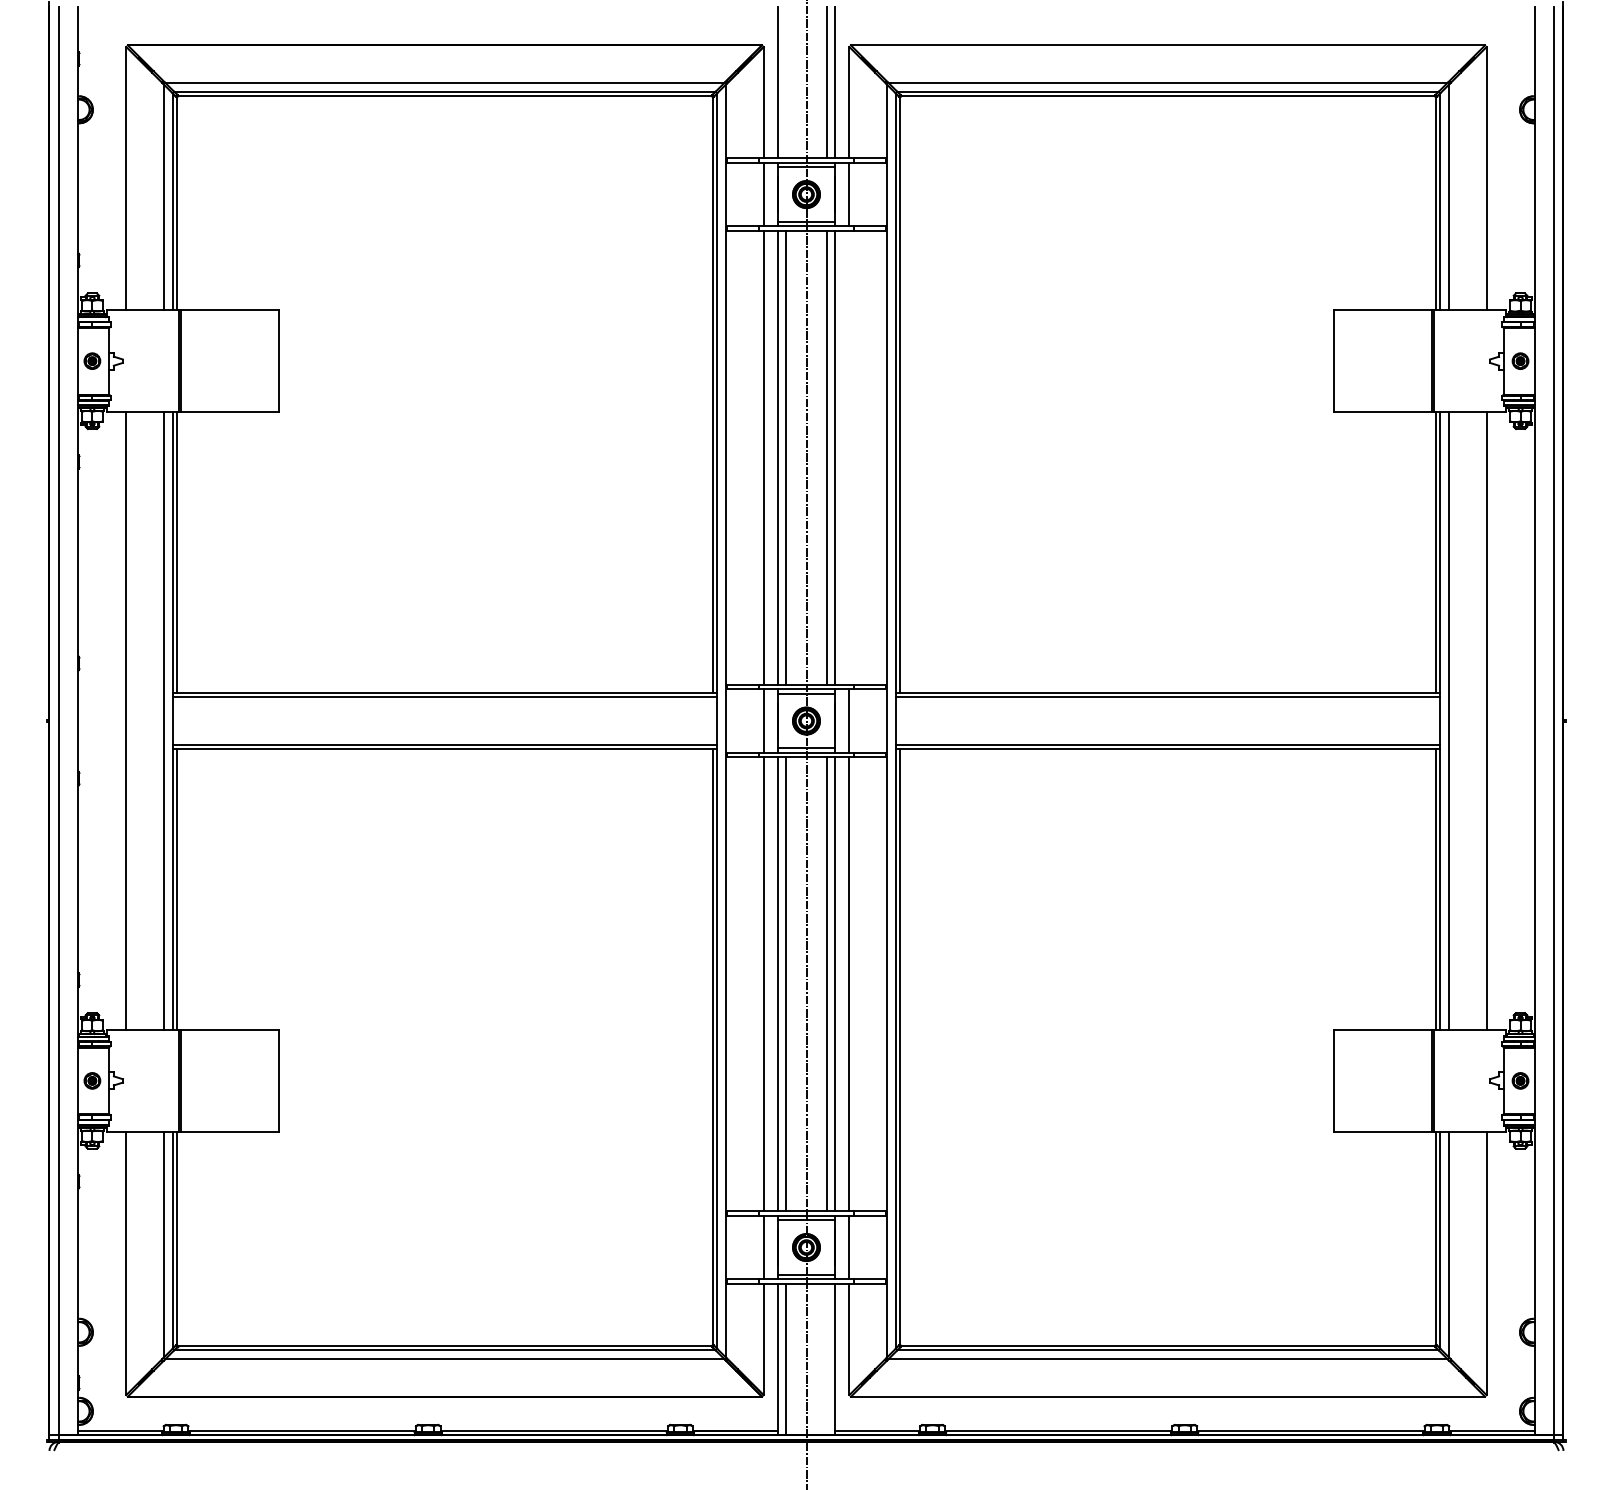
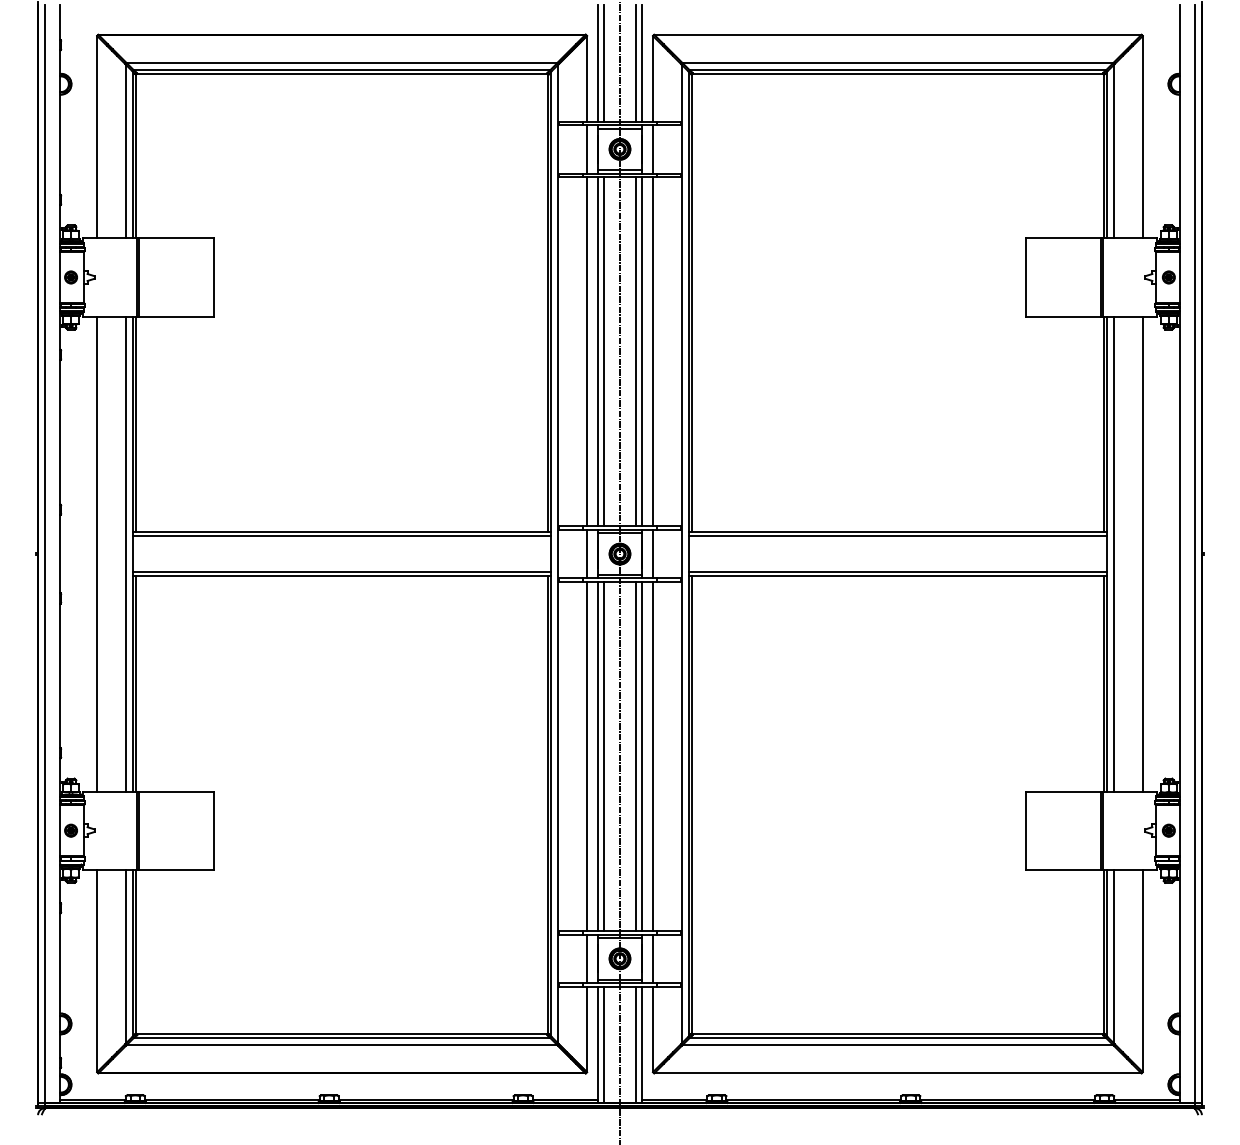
line: (786, 82) -> (604, 63), added
line: (849, 457) -> (653, 351), added
line: (826, 1359) -> (635, 1044), added

